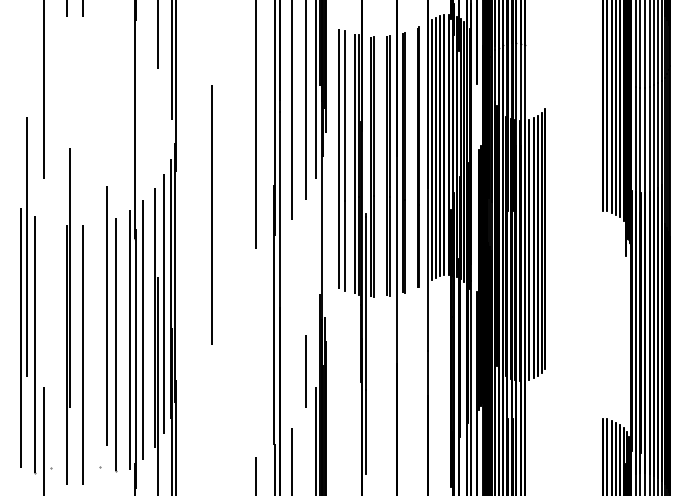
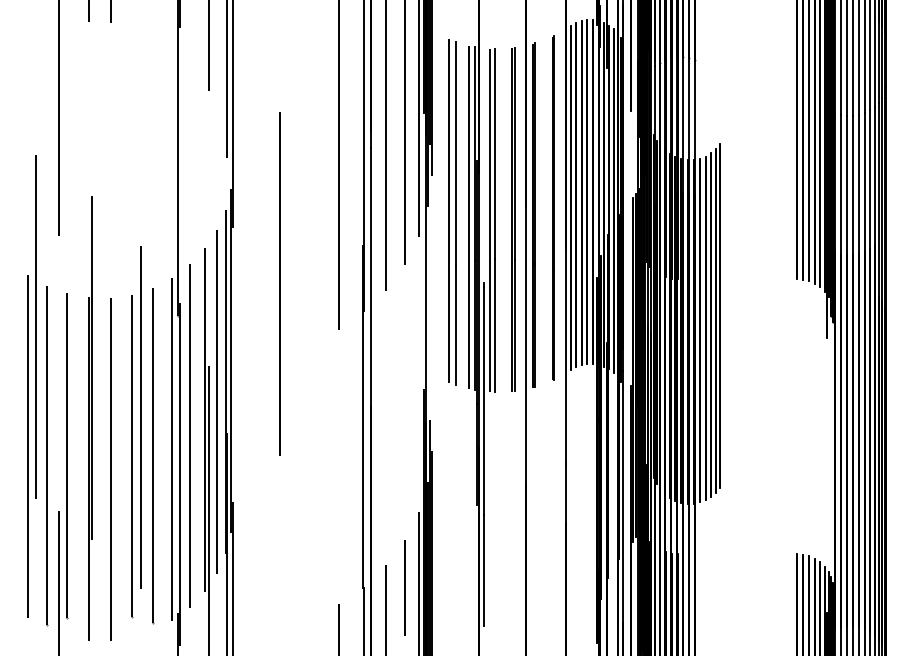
line: (50, 344) -> (66, 455), added
line: (99, 344) -> (131, 455), added
line: (305, 371) -> (404, 587), moved

